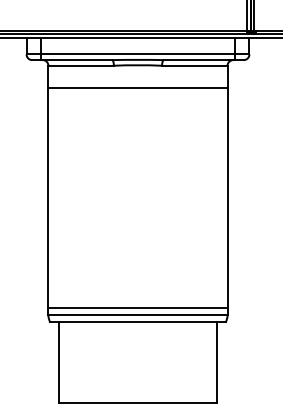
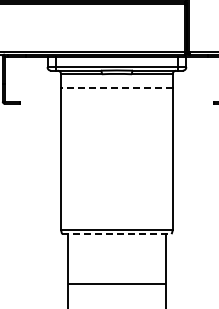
line: (137, 88) -> (116, 88), solid -> dashed
line: (137, 308) -> (116, 225), removed
line: (137, 323) -> (116, 234), solid -> dashed

